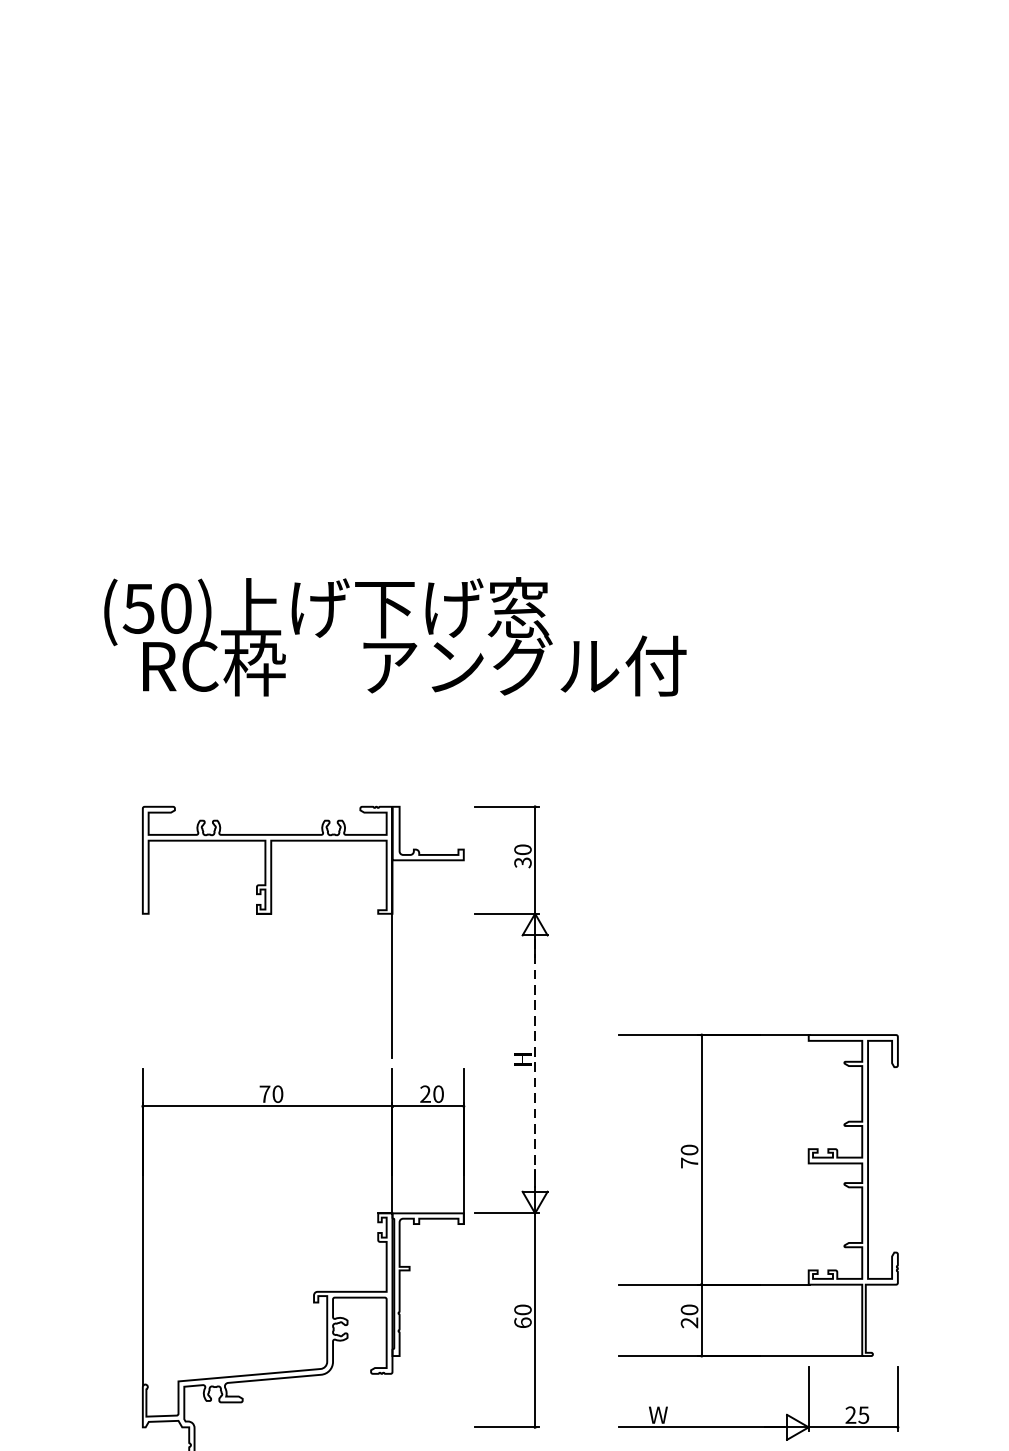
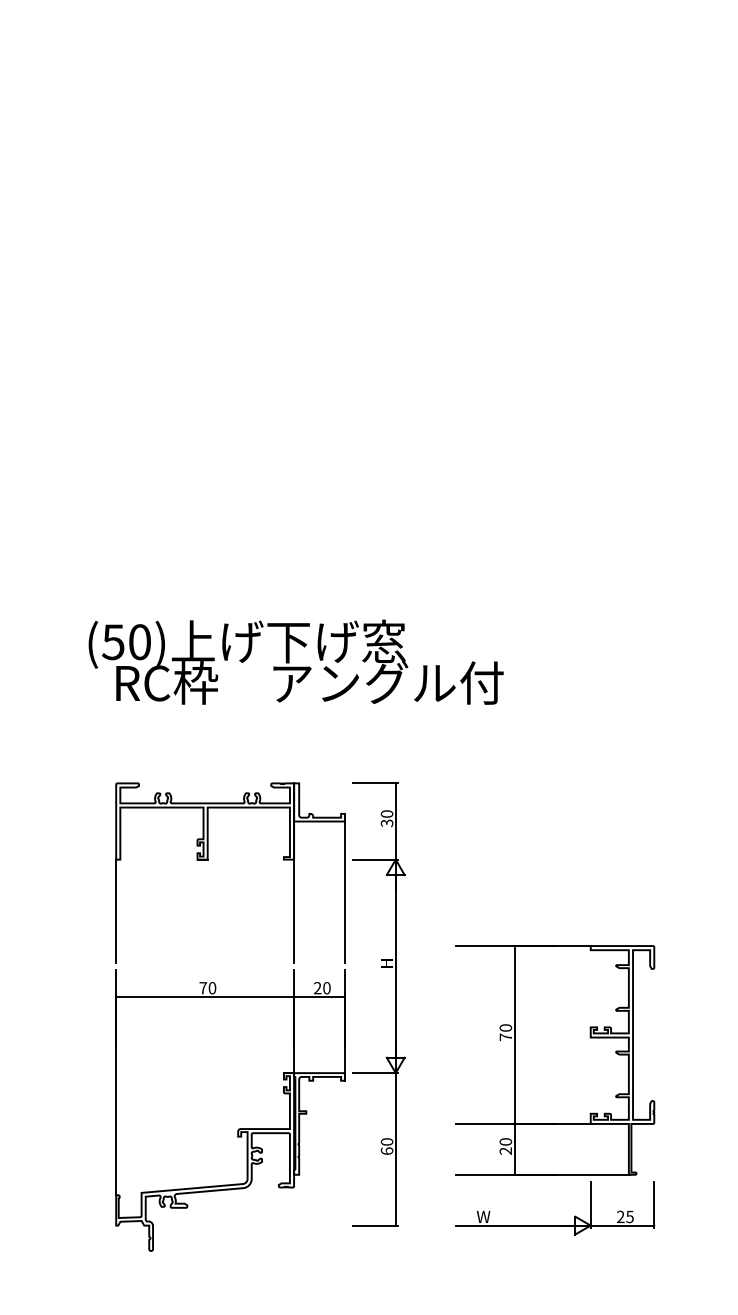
line: (463, 952) -> (344, 887), added
line: (143, 985) -> (116, 910), added
line: (534, 1063) -> (395, 966), dashed -> solid

